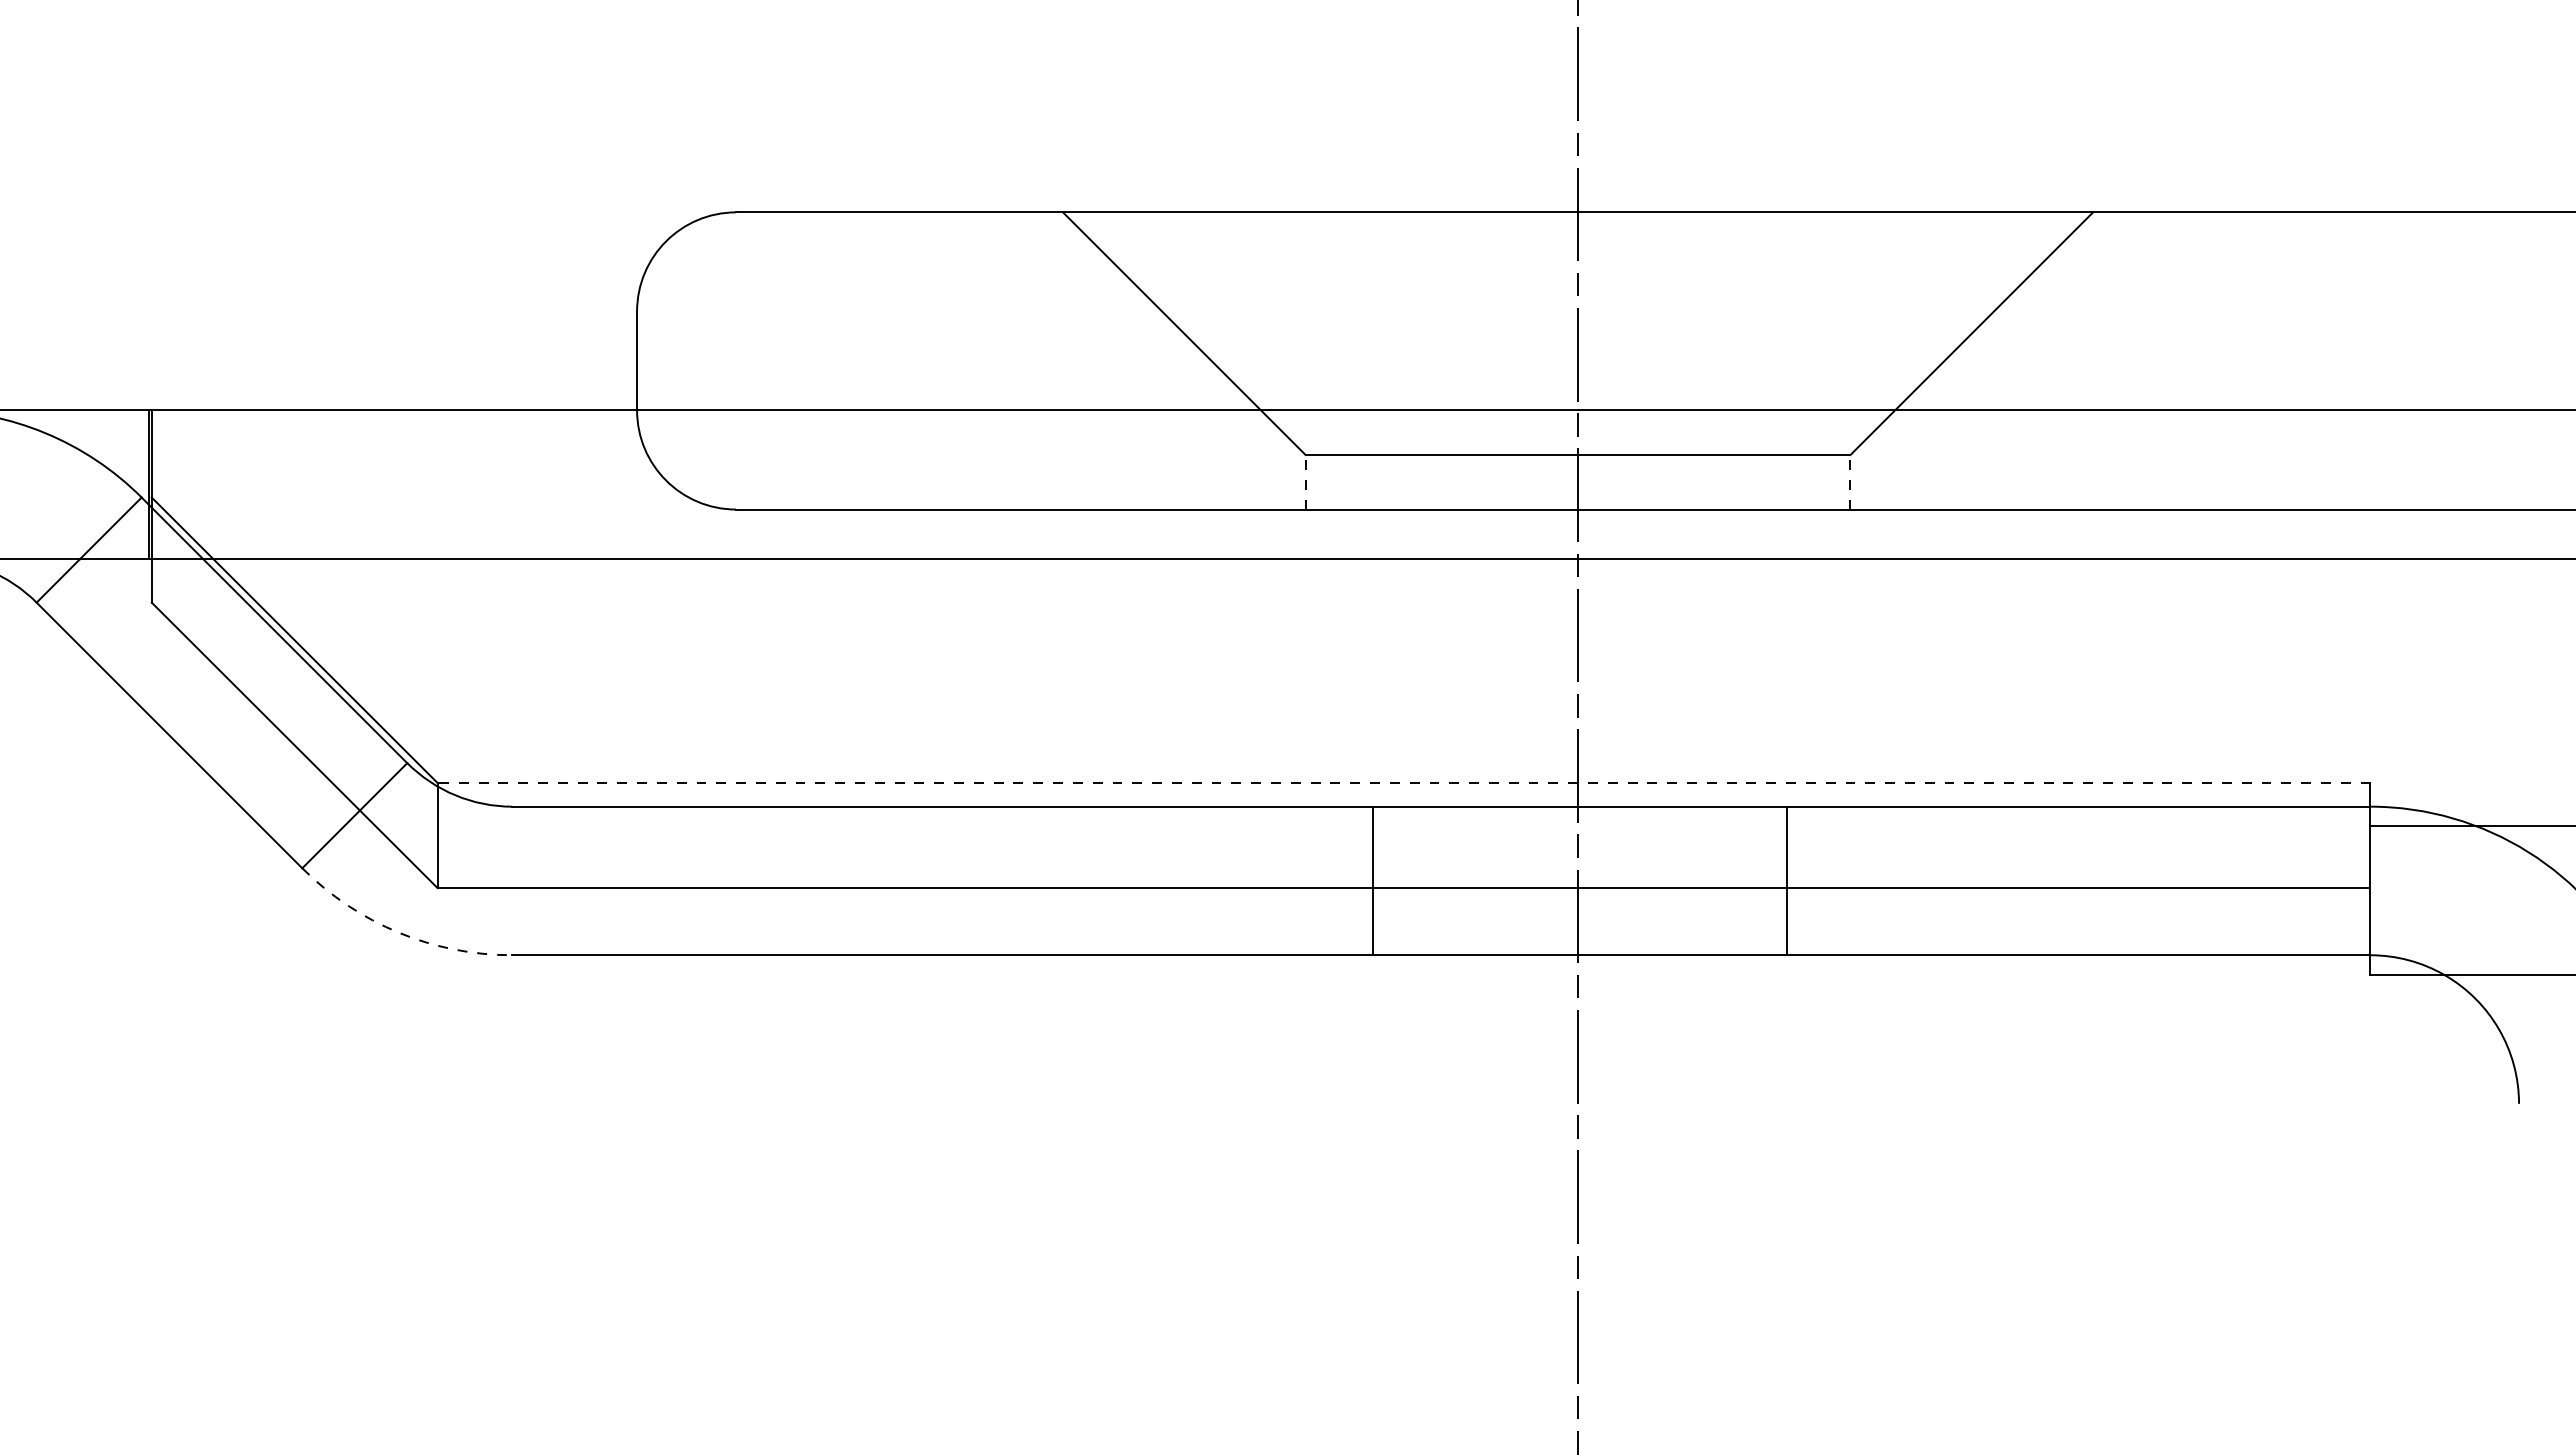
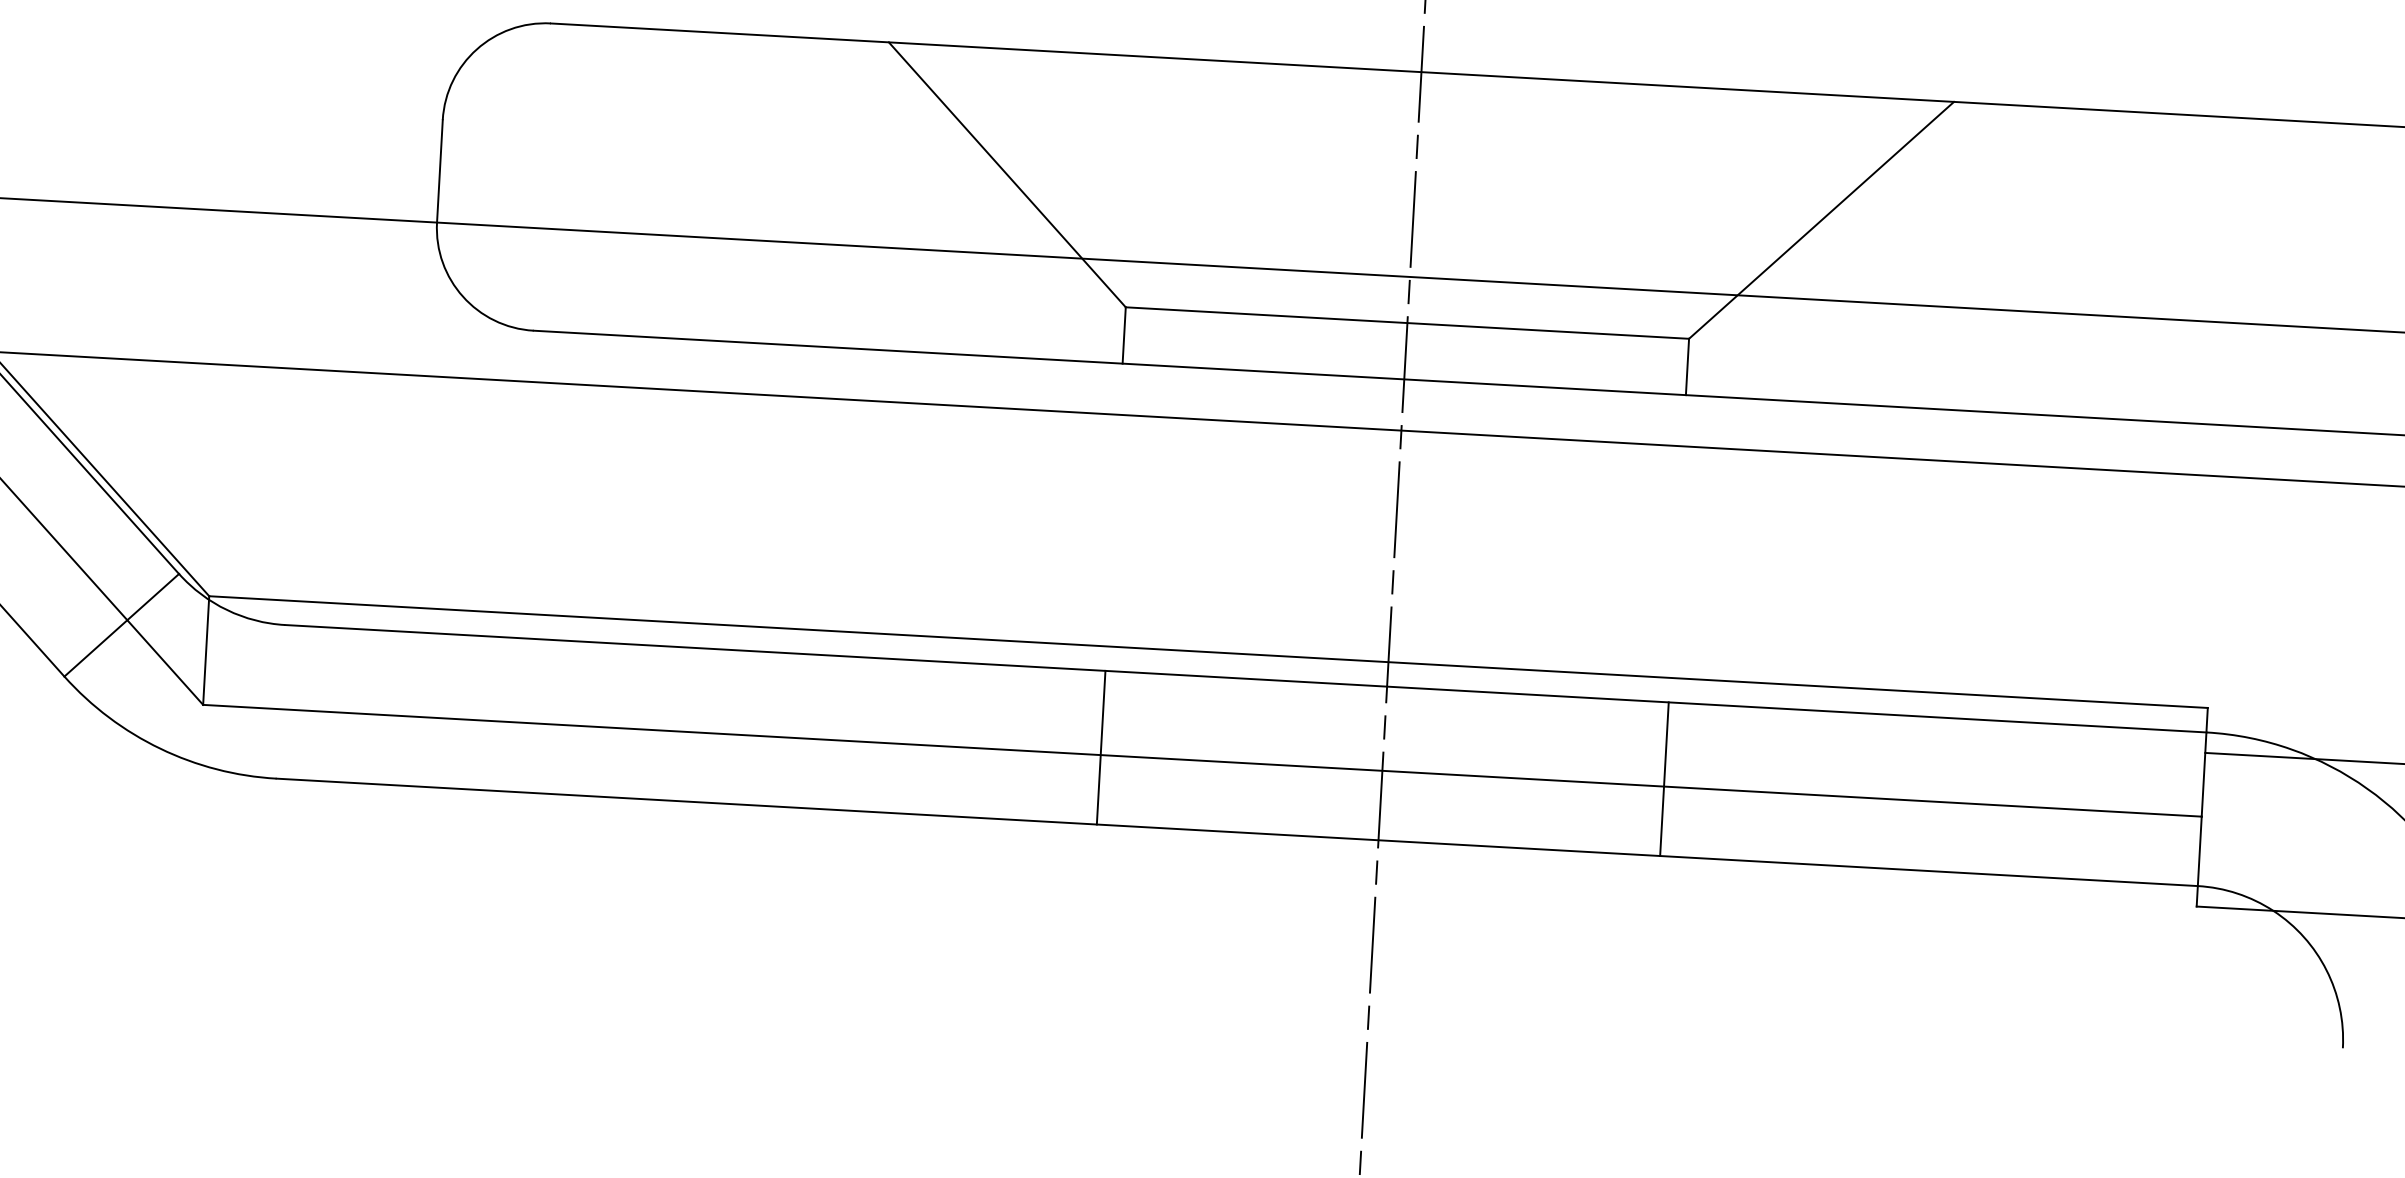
line: (1305, 481) -> (1124, 334), dashed -> solid
line: (1850, 481) -> (1687, 366), dashed -> solid
line: (1403, 783) -> (1207, 652), dashed -> solid
line: (1372, 880) -> (1101, 747), moved
line: (1787, 880) -> (1664, 778), moved
arc: (398, 932) -> (160, 748), dashed -> solid

